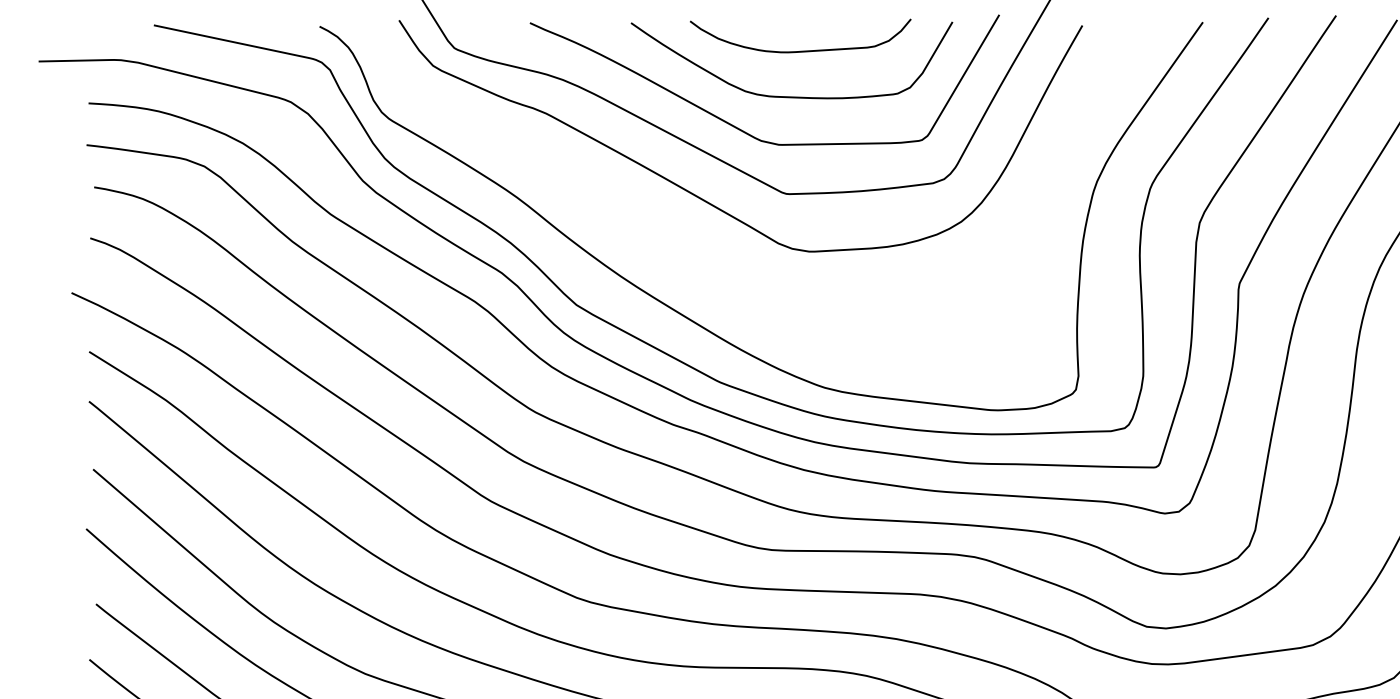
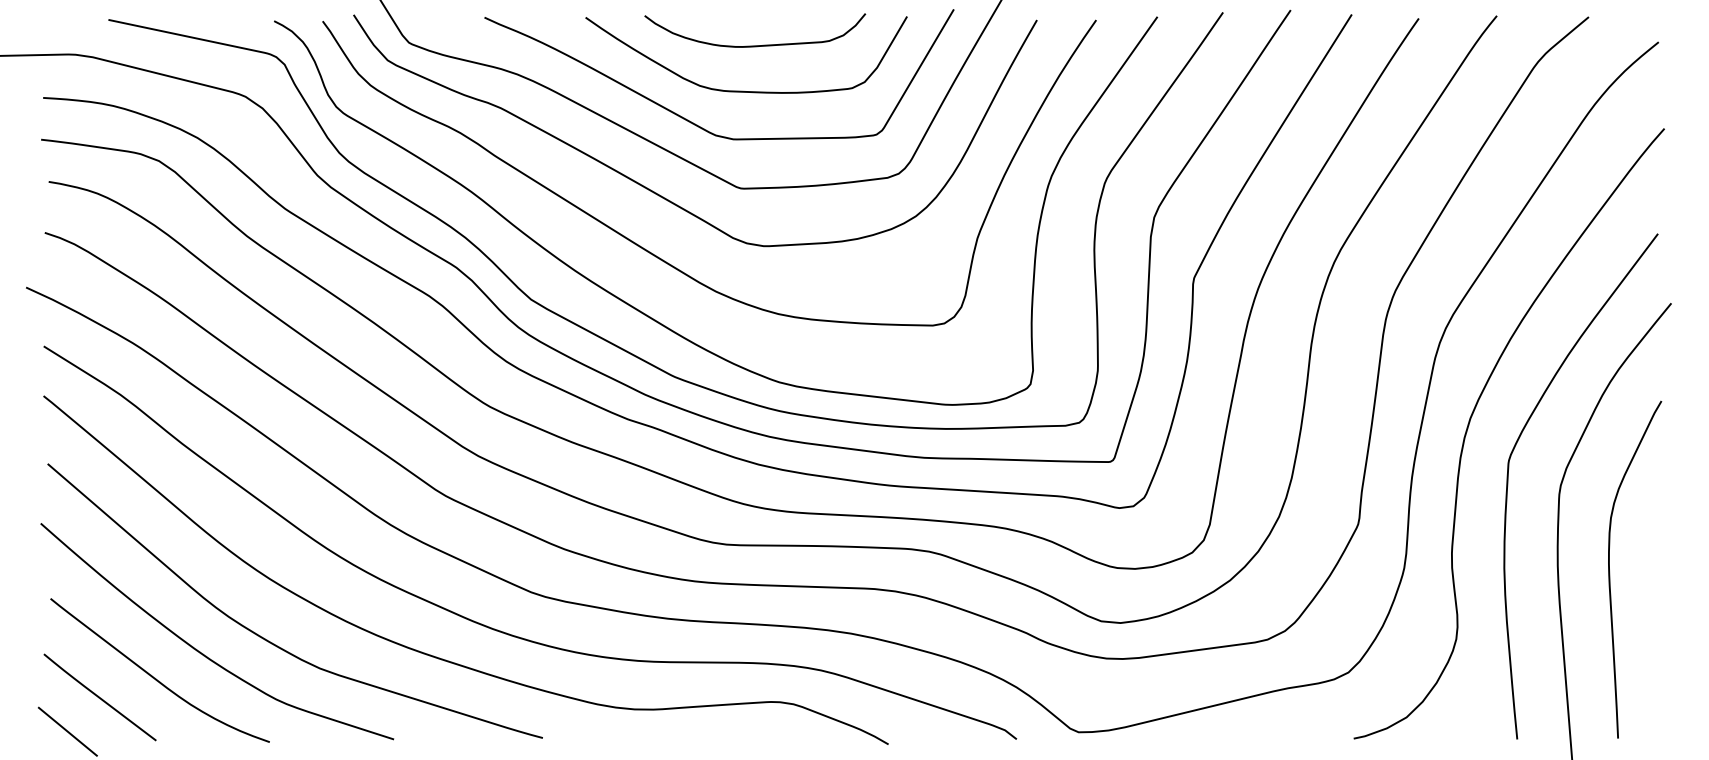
curve: (703, 261) -> (658, 256), added

